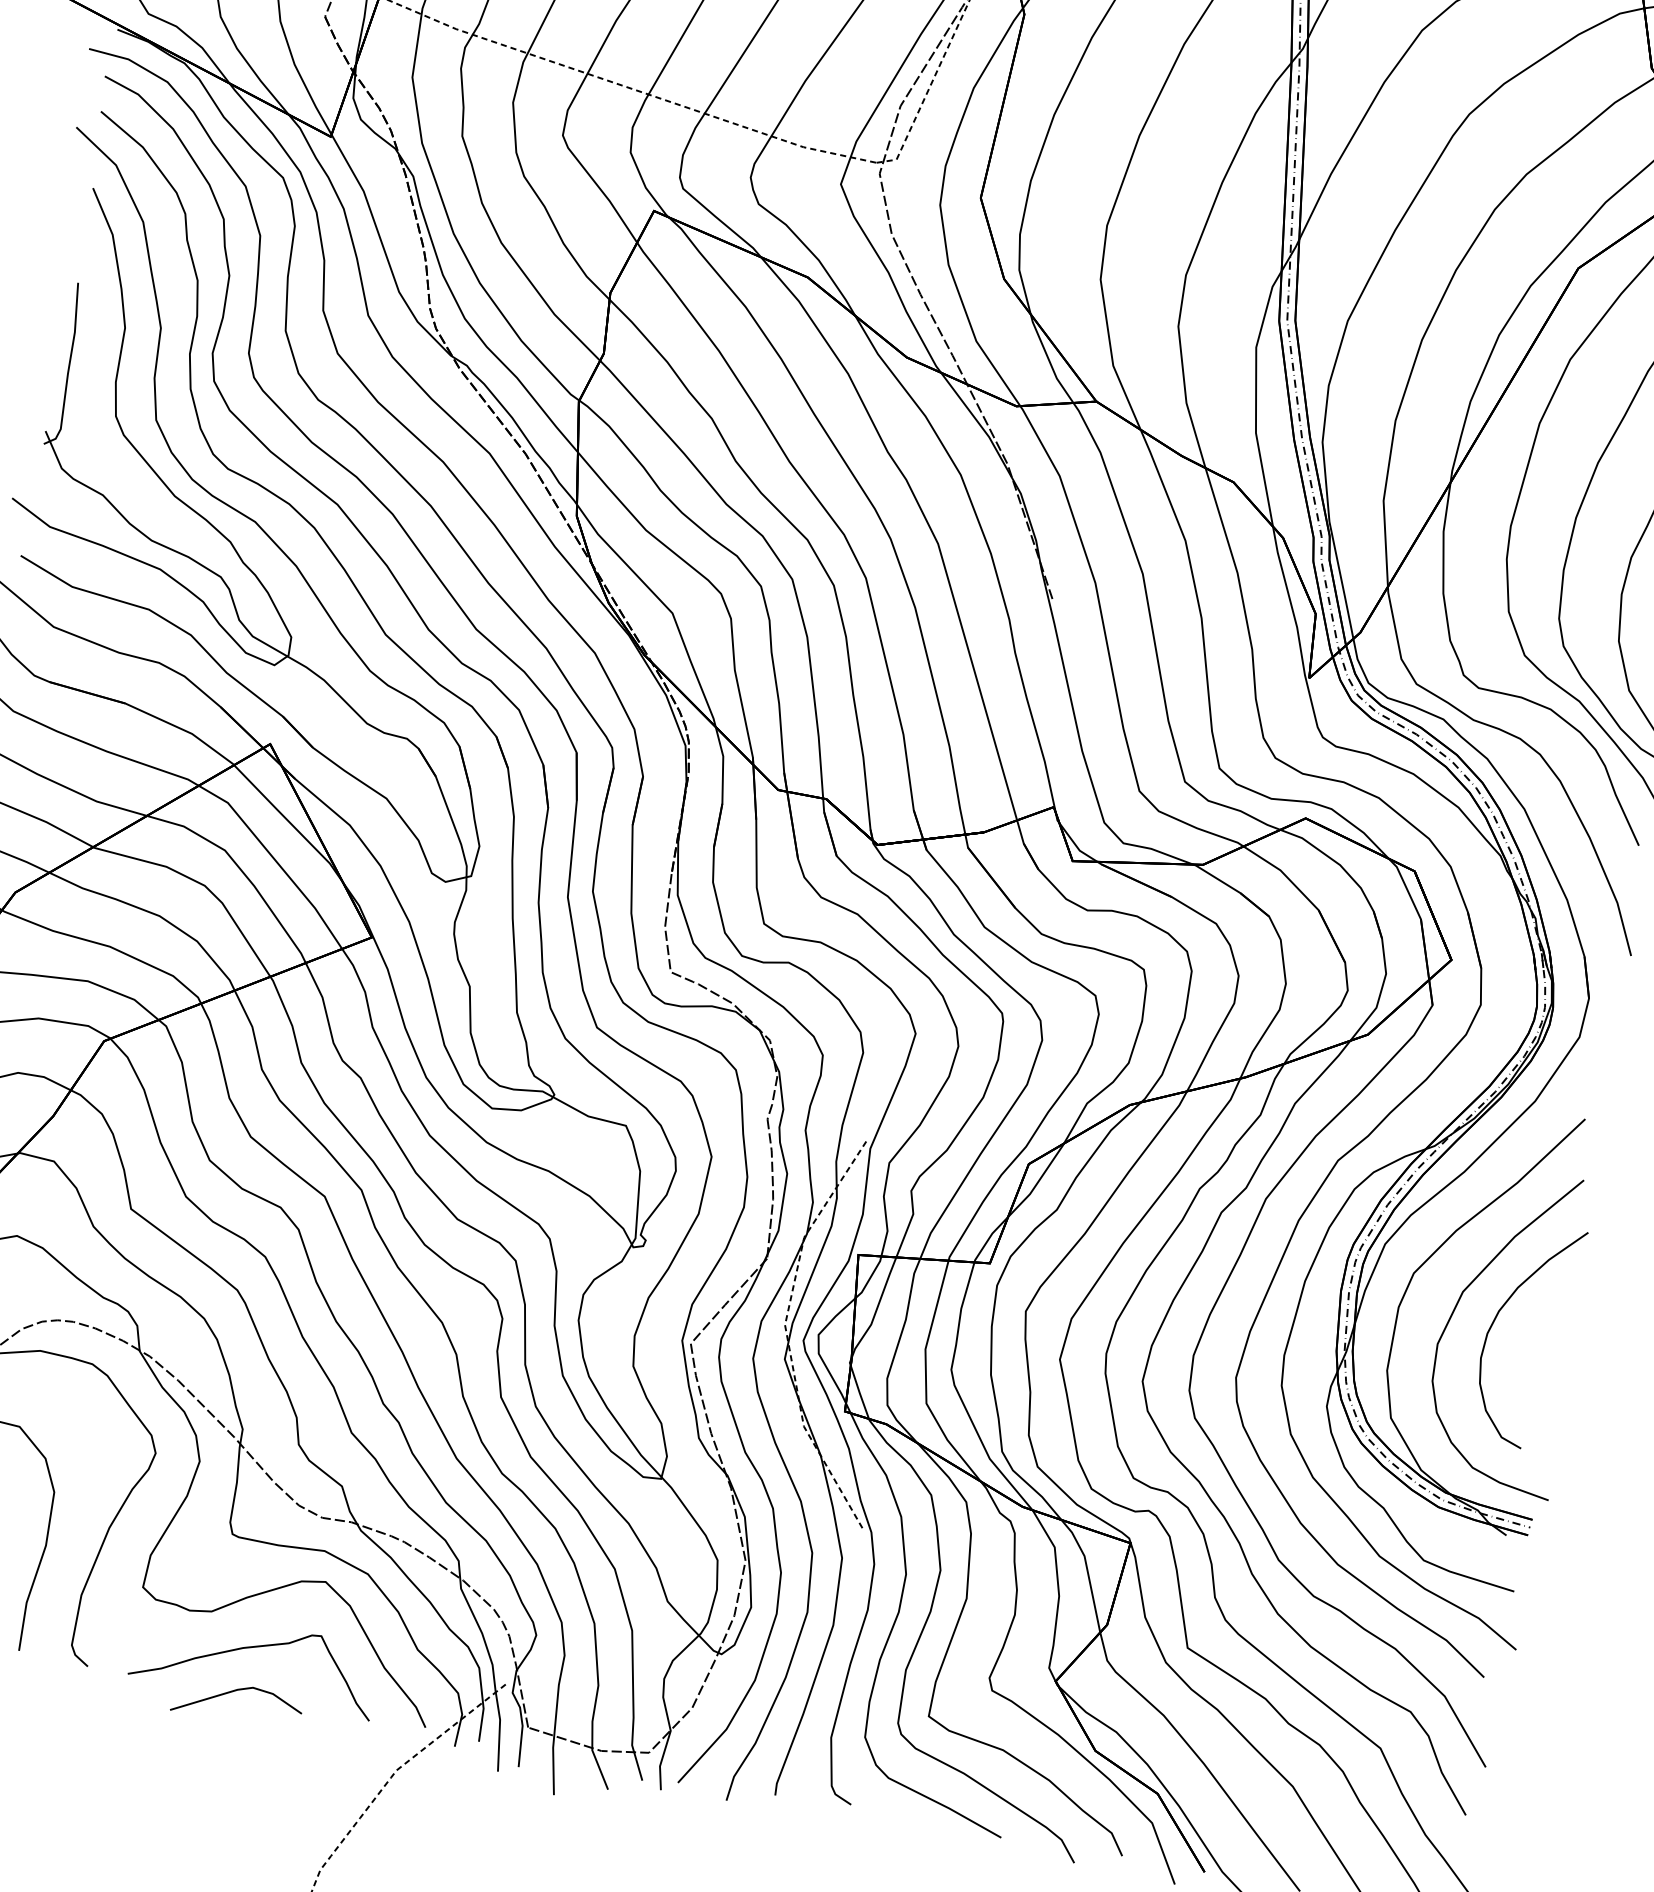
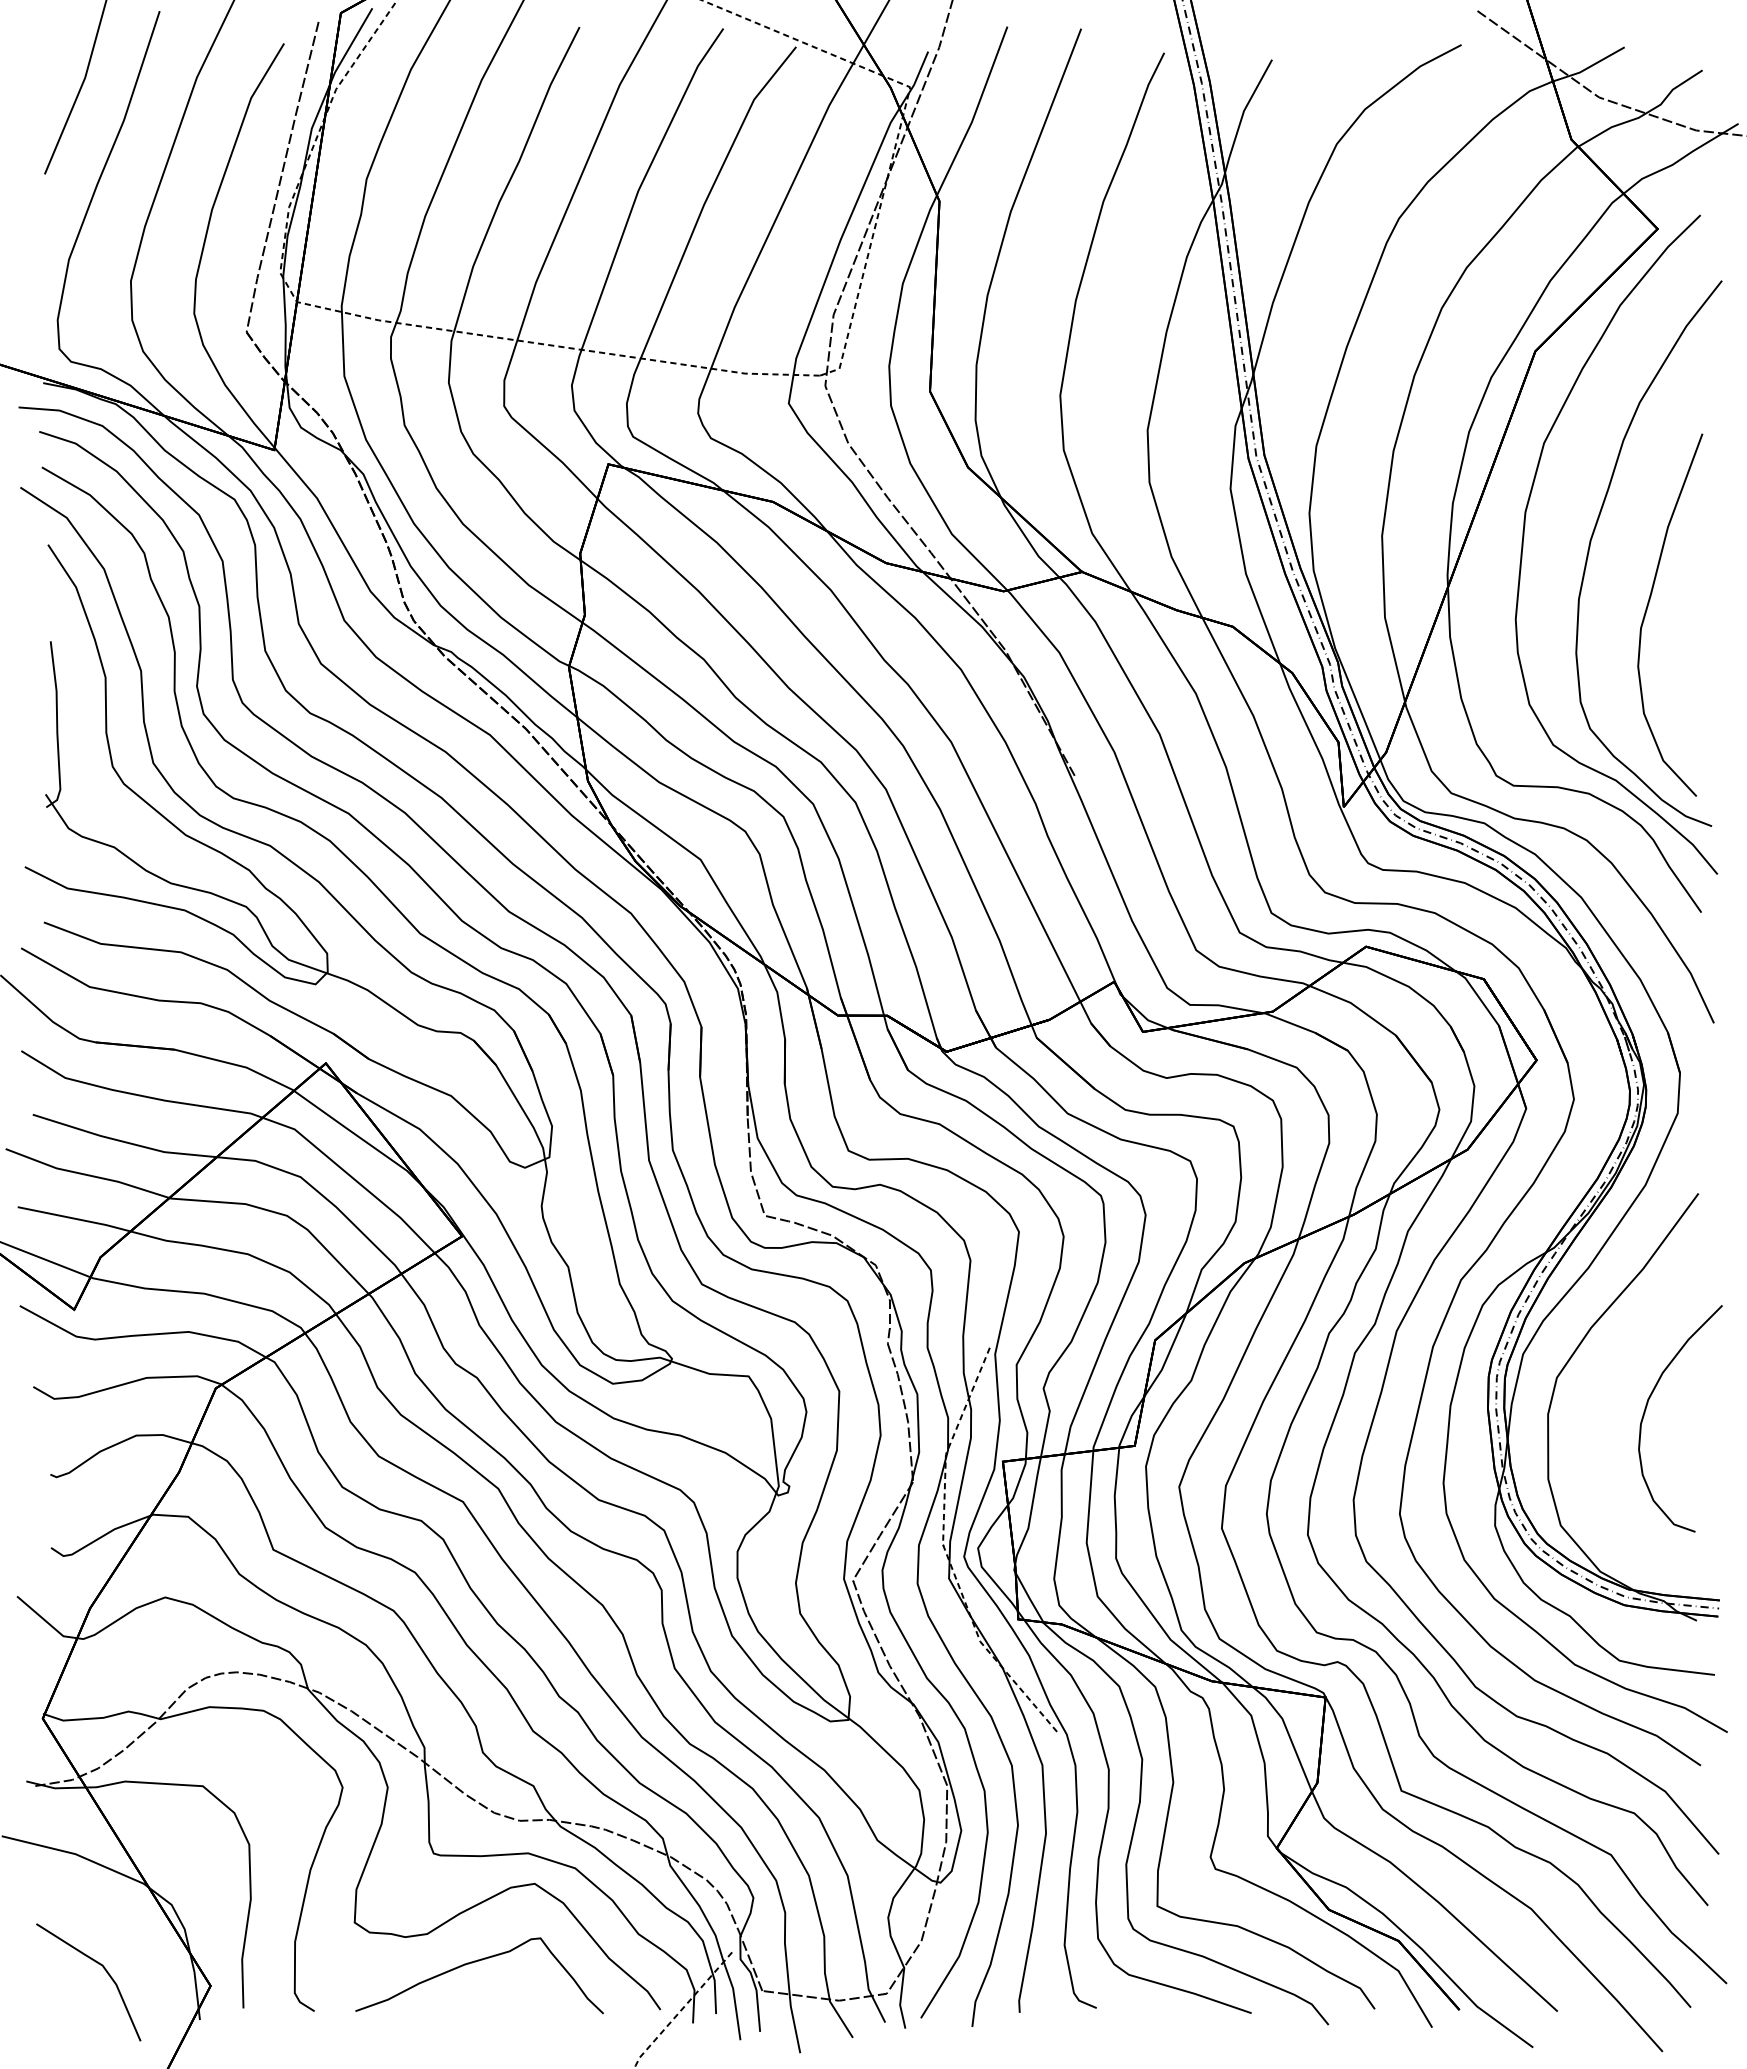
curve: (1459, 1301) -> (1607, 1397), removed
line: (234, 1691) -> (464, 2009), removed

